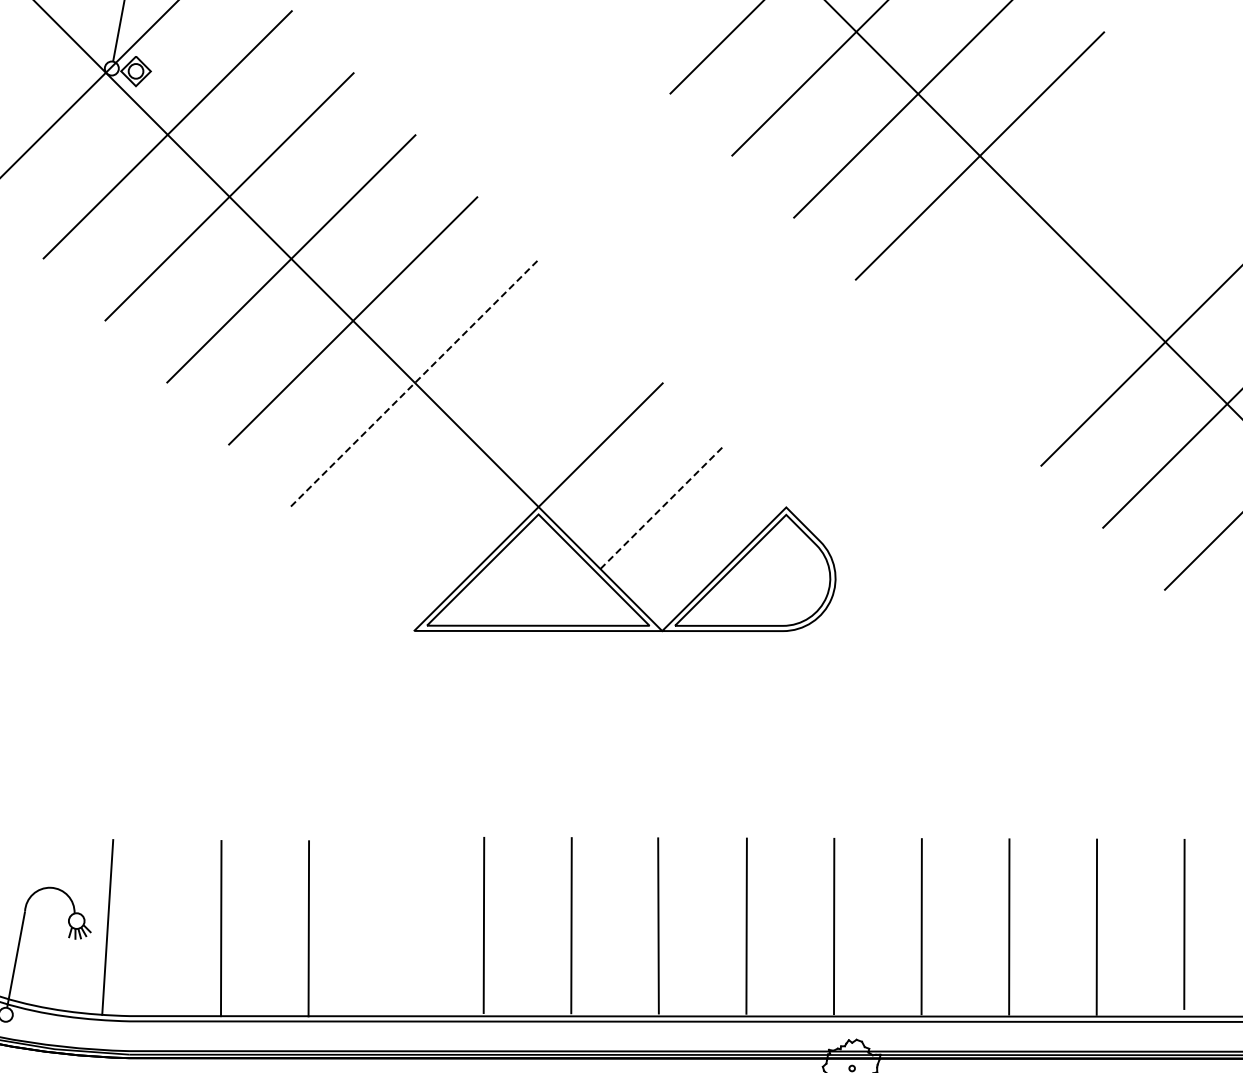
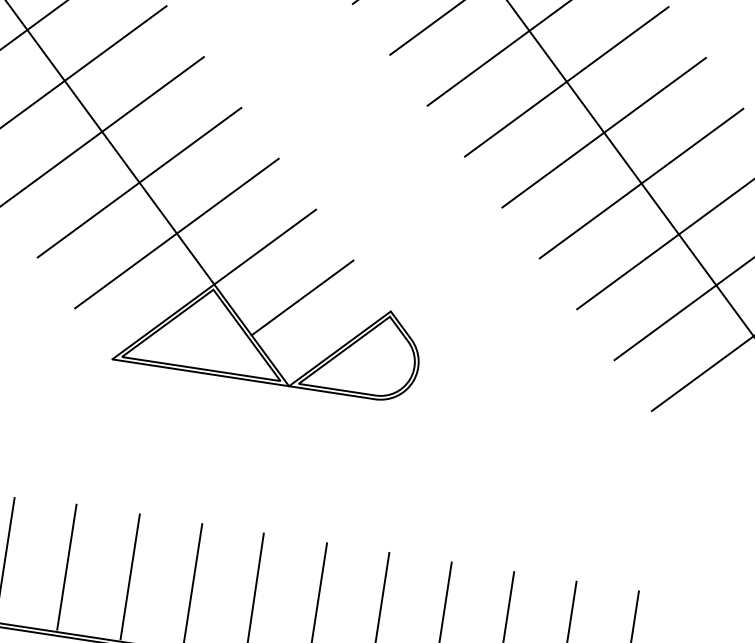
line: (1041, 217) -> (604, 132), added
line: (1103, 279) -> (641, 183), added
line: (415, 382) -> (139, 182), dashed -> solid
line: (476, 444) -> (176, 233), added
line: (662, 507) -> (302, 298), dashed -> solid
line: (394, 924) -> (66, 566), added

